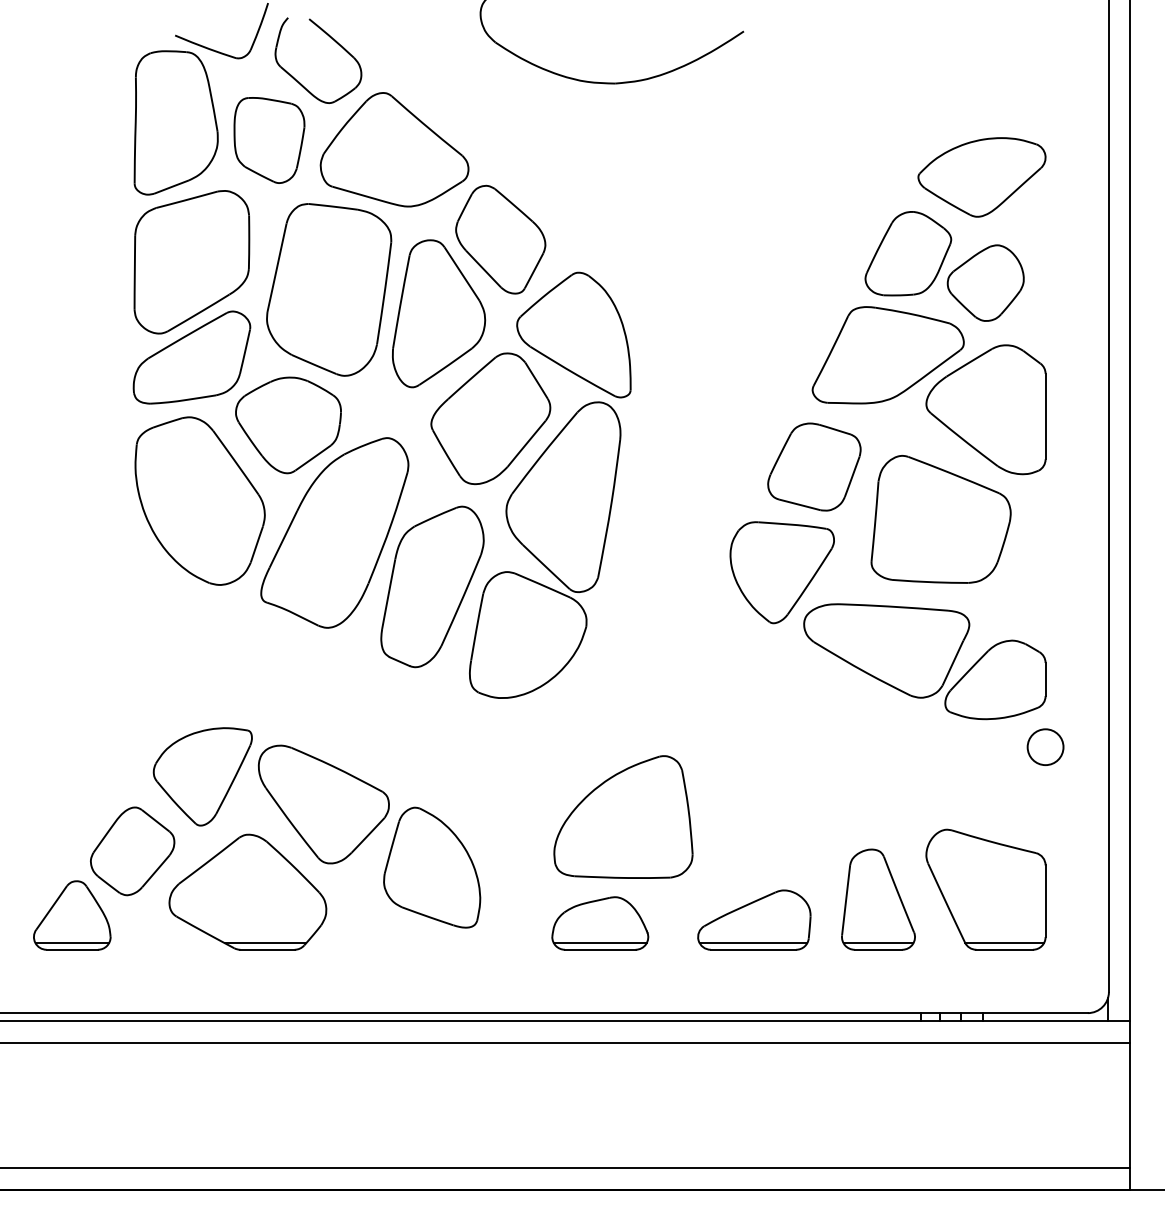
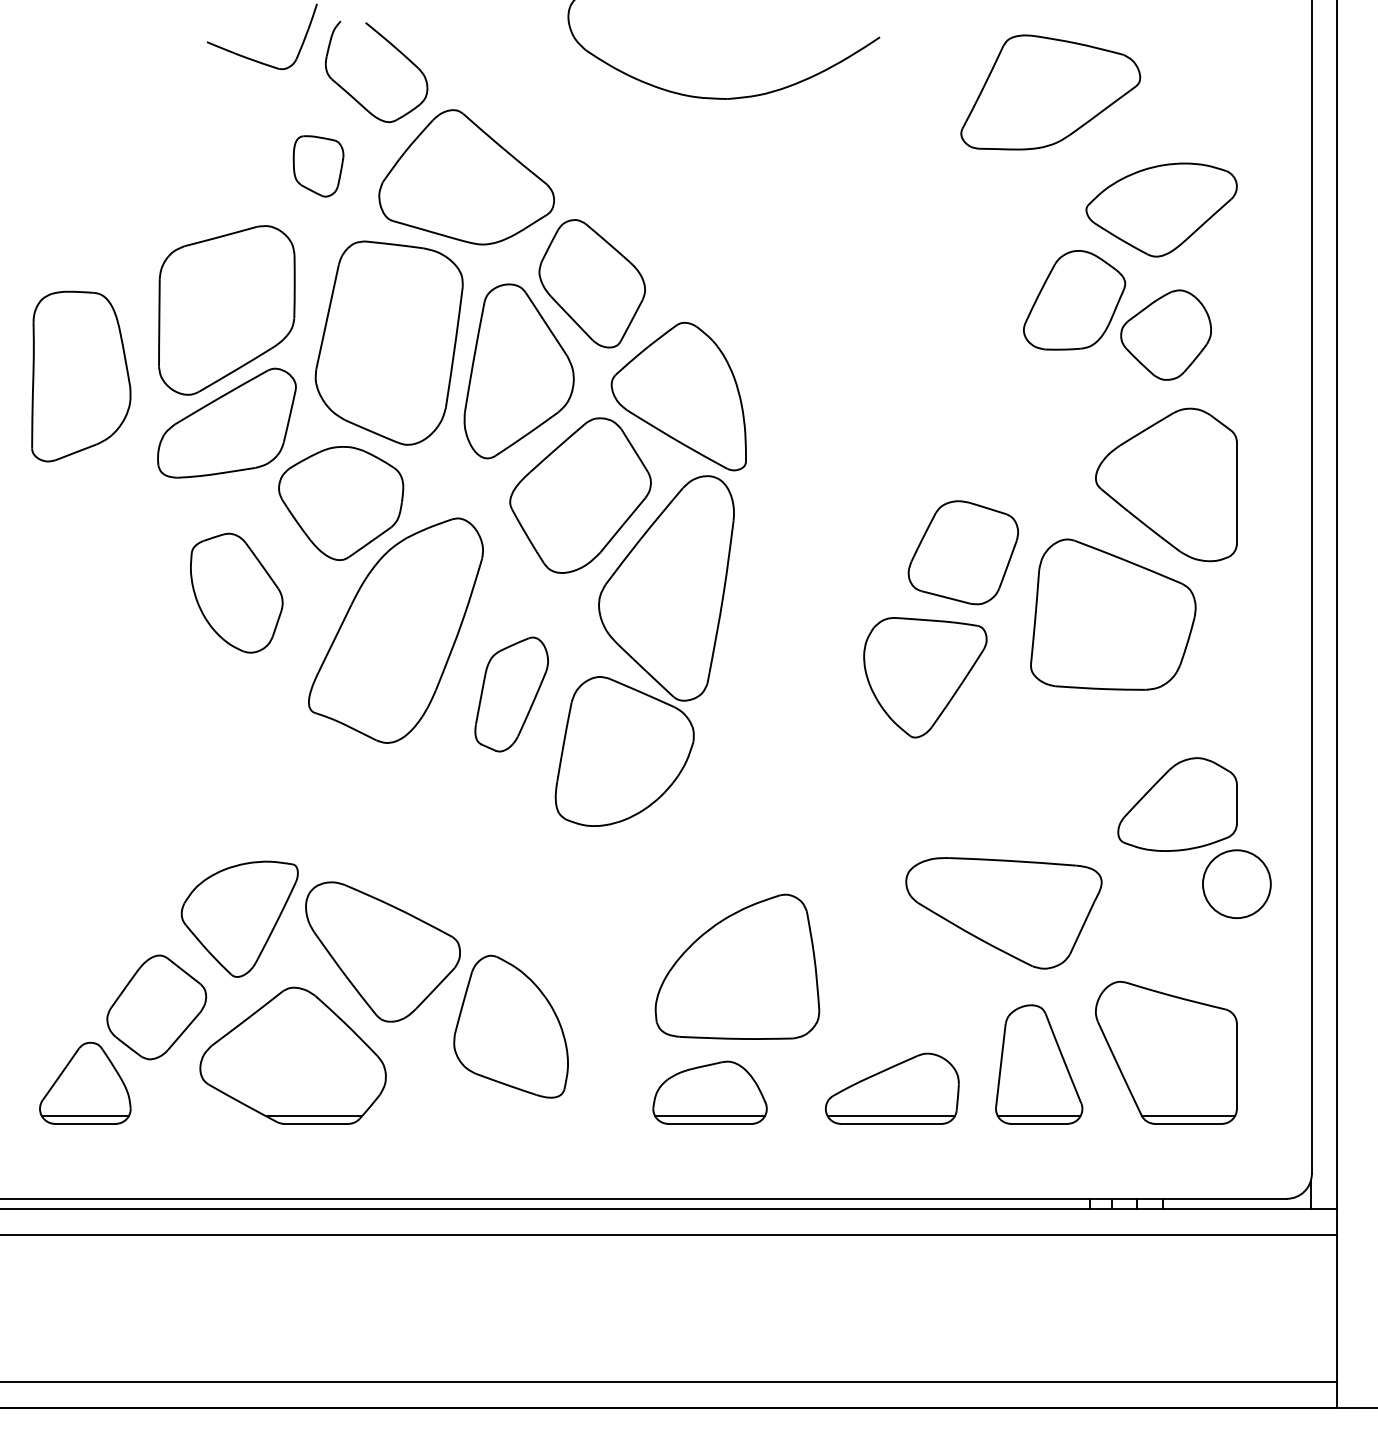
part: (176, 122) -> (81, 376), moved
part: (269, 140) -> (318, 166), size x0.6
part: (888, 355) -> (1050, 92), moved
part: (200, 501) -> (236, 593), size x0.6
part: (432, 586) -> (511, 694), size x0.6
part: (886, 651) -> (1003, 913), moved
circle: (1045, 747) -> (1236, 884), size x1.6

